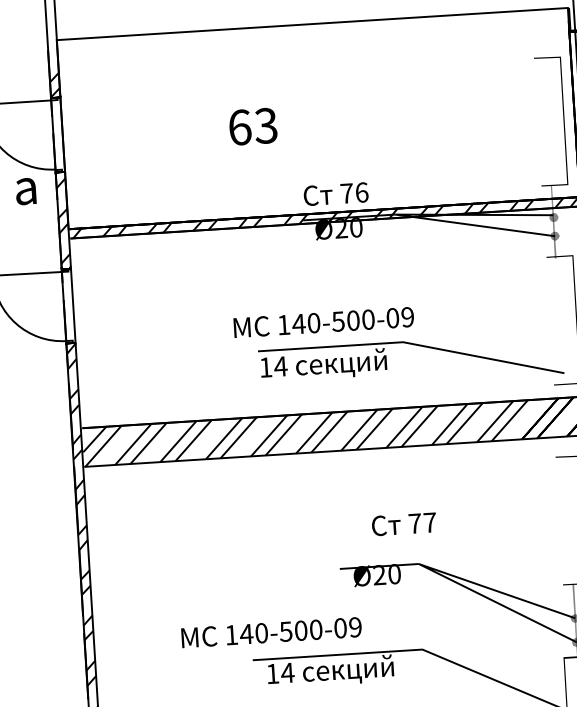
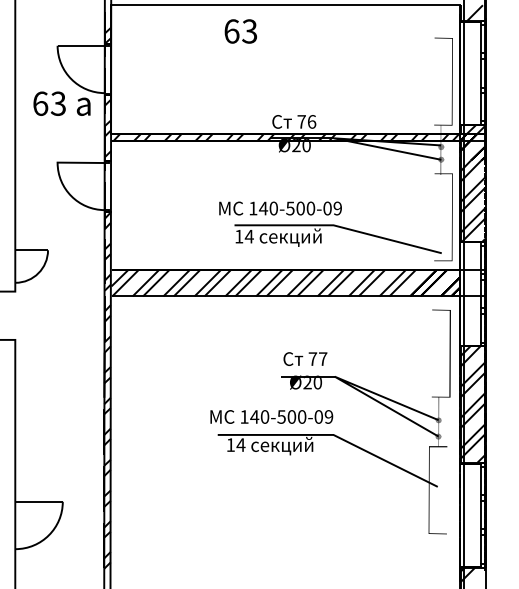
text: (252, 126) -> (240, 31), moved
text: (404, 523) -> (305, 358), moved
text: (271, 631) -> (271, 416), moved

